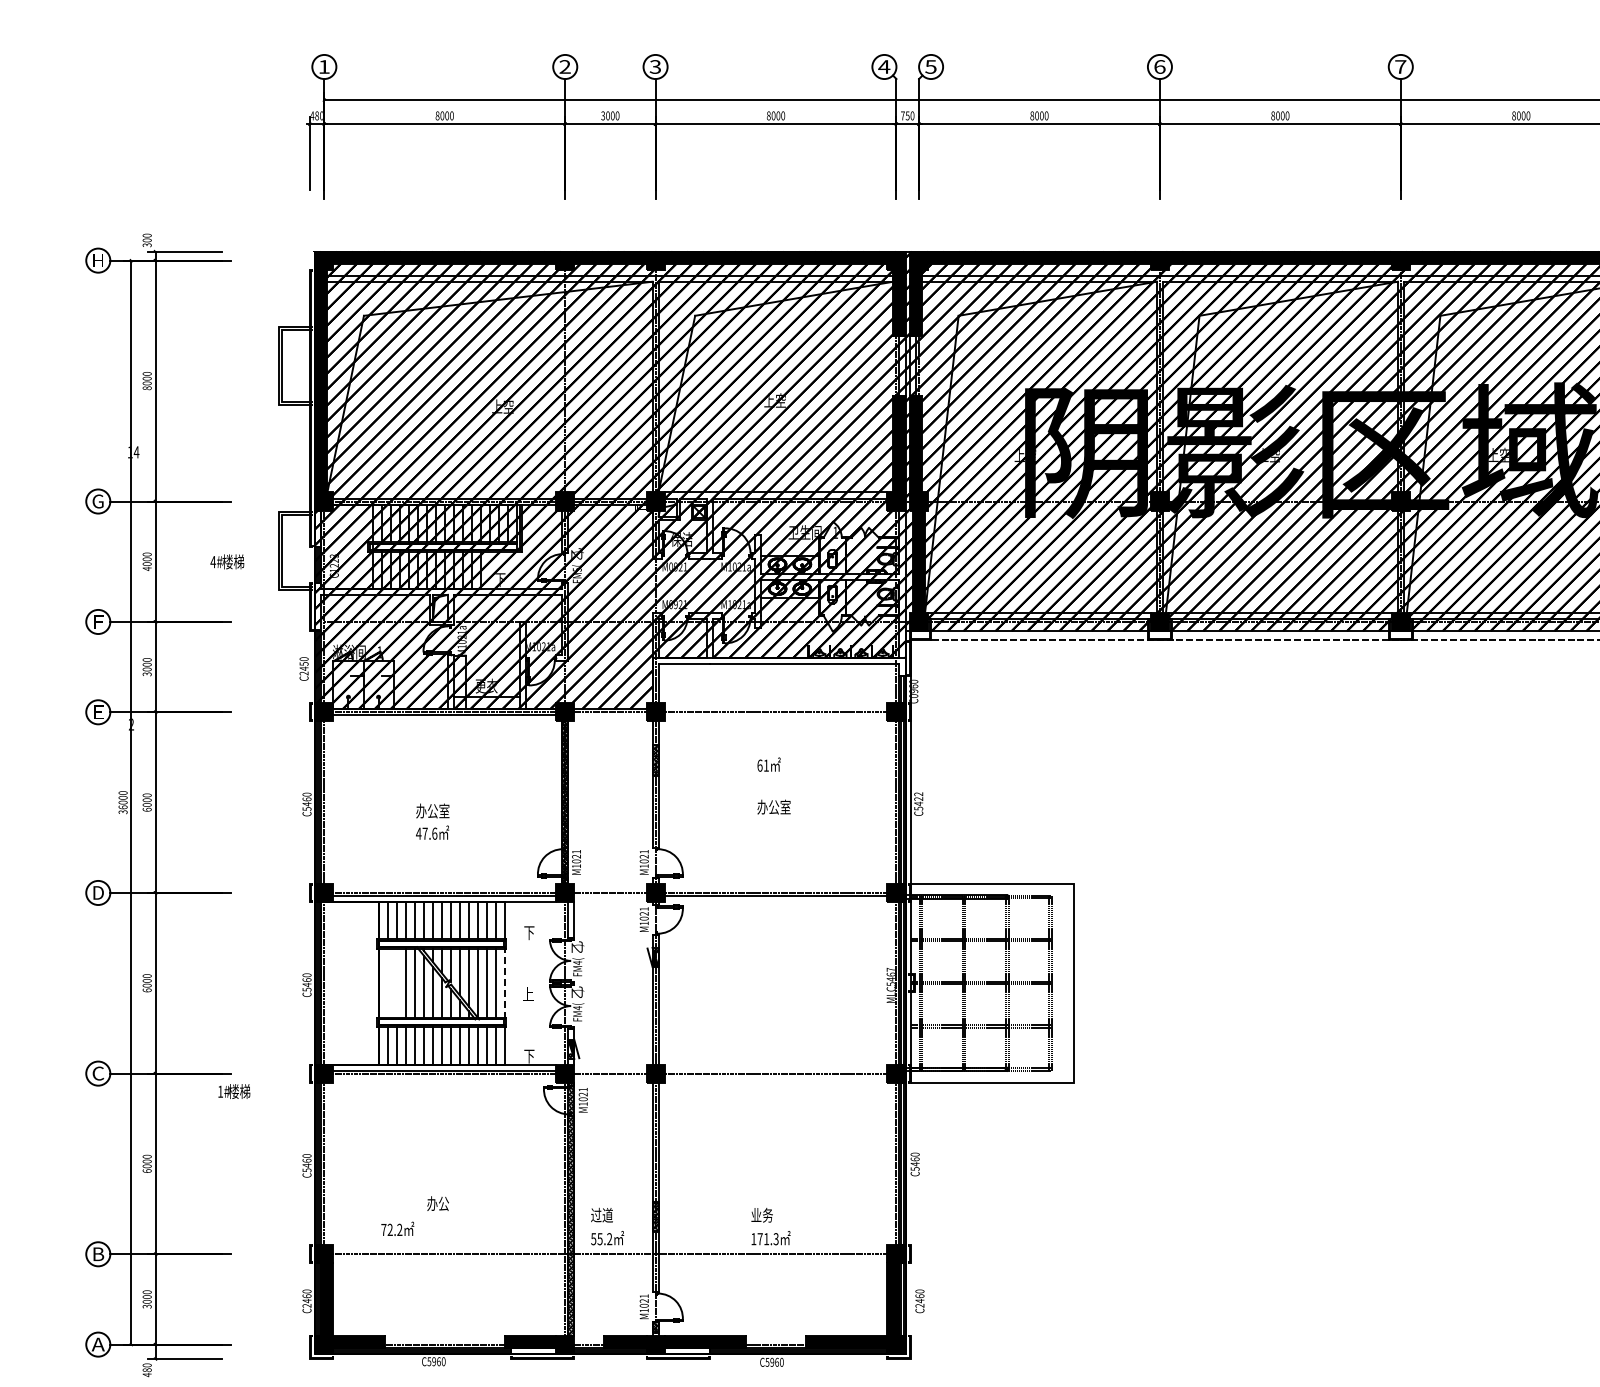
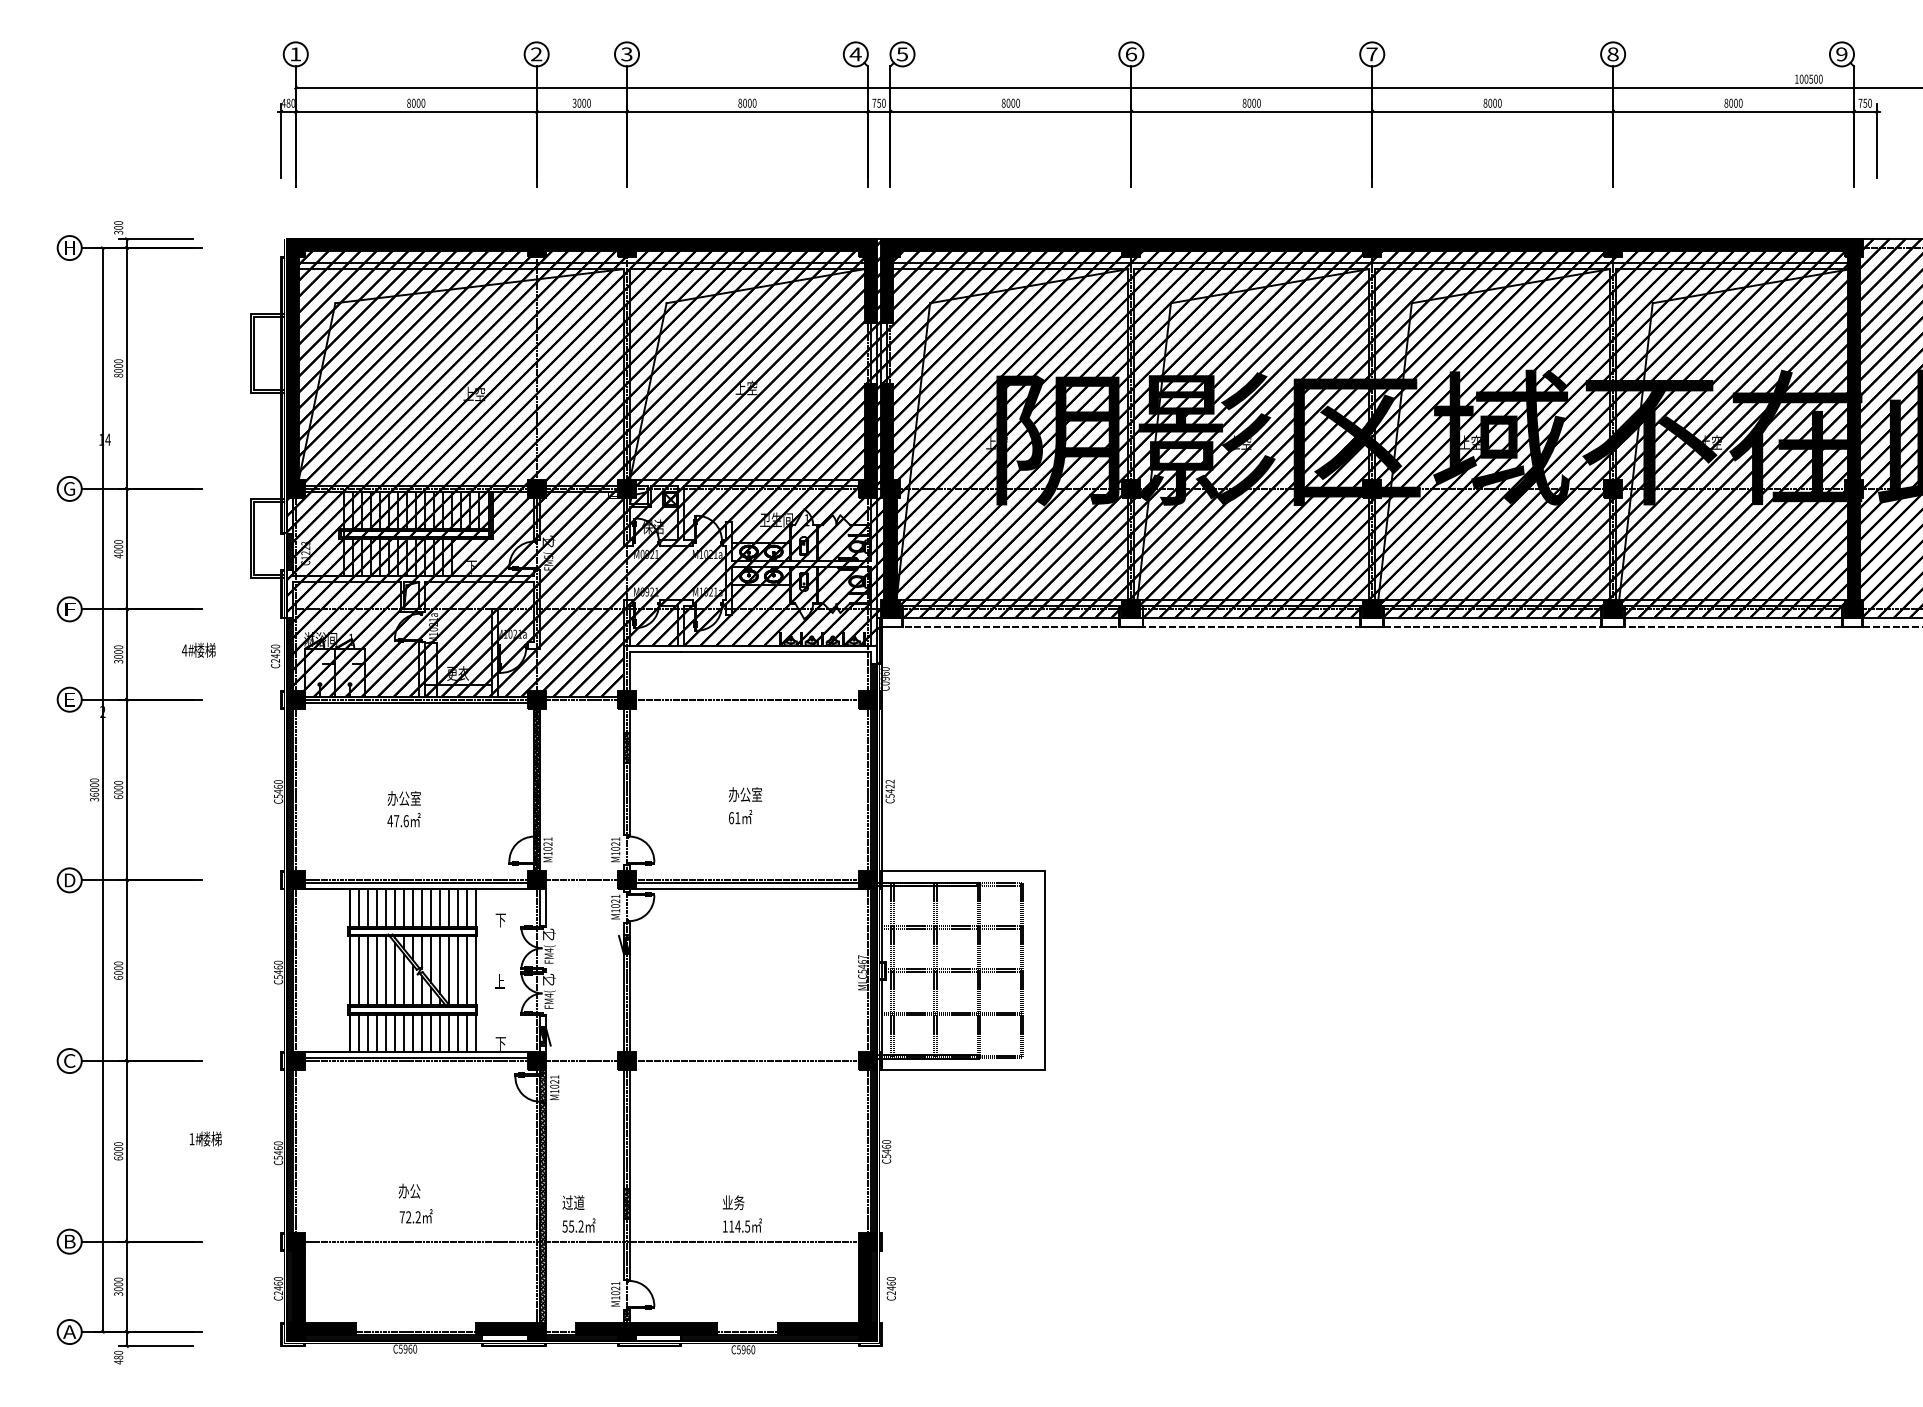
text: (227, 561) -> (198, 649), moved
text: (769, 765) -> (740, 817), moved
line: (776, 902) -> (747, 889), added
line: (388, 983) -> (359, 970), added
line: (397, 983) -> (368, 970), added
line: (505, 983) -> (476, 970), dashed -> solid
text: (234, 1091) -> (205, 1138), moved
text: (397, 1229) -> (415, 1216), moved
text: (768, 1239) -> (739, 1226), 171.3 -> 114.5

